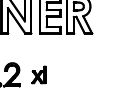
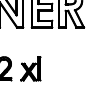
part: (38, 74) -> (30, 68), size x1.43

